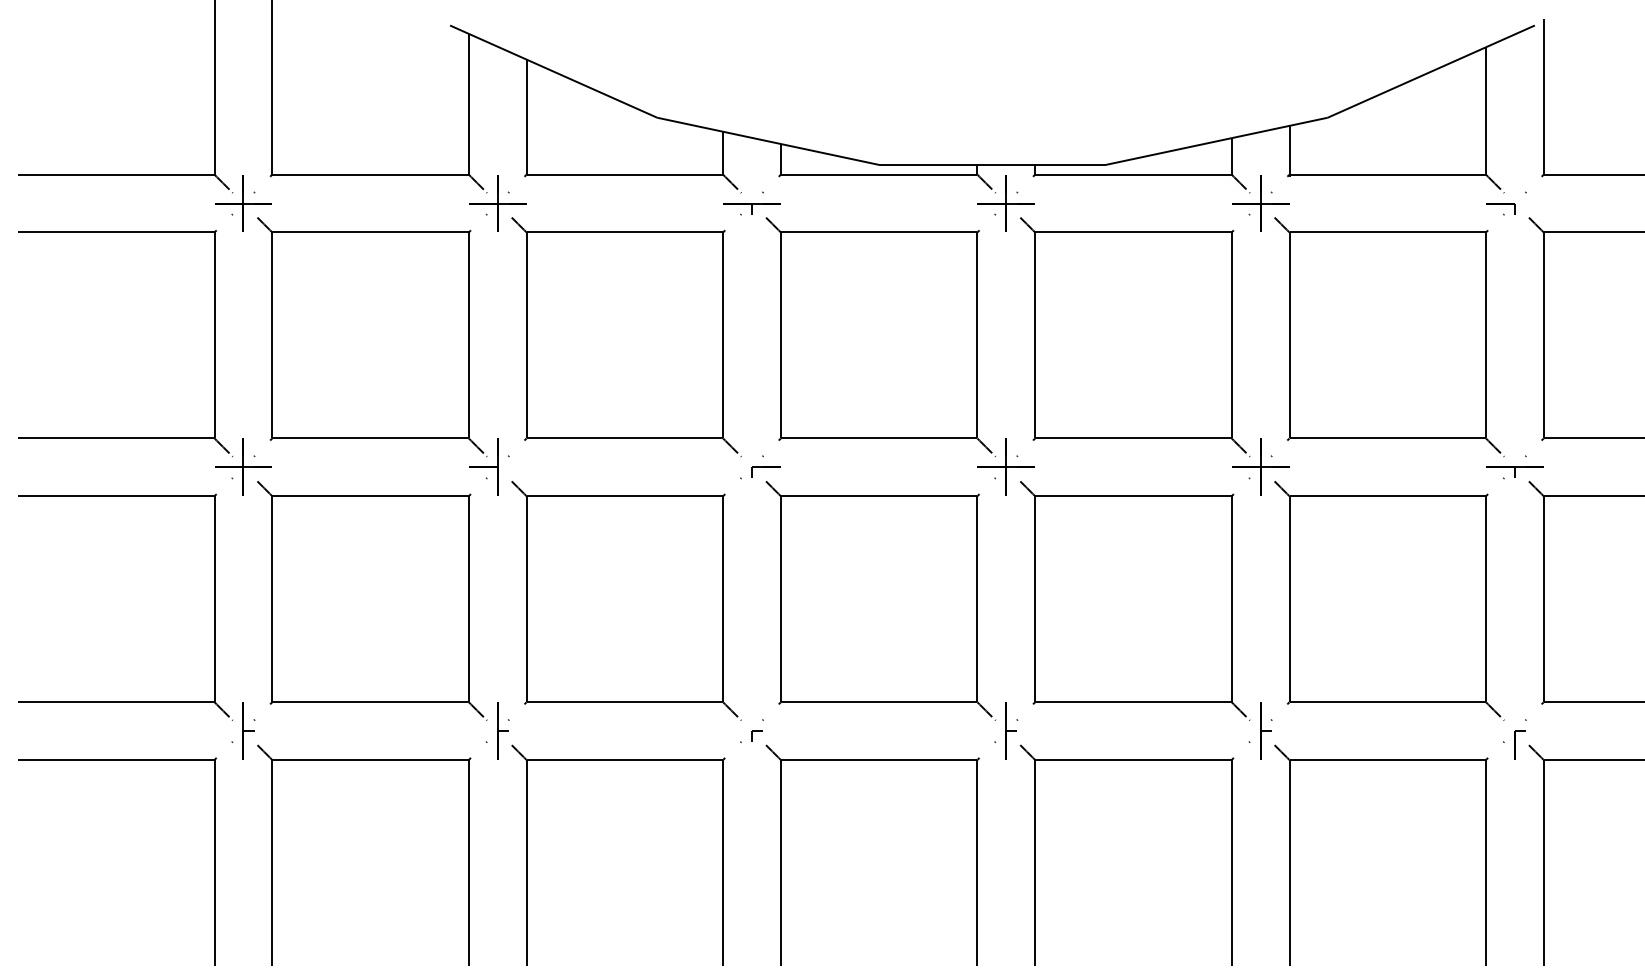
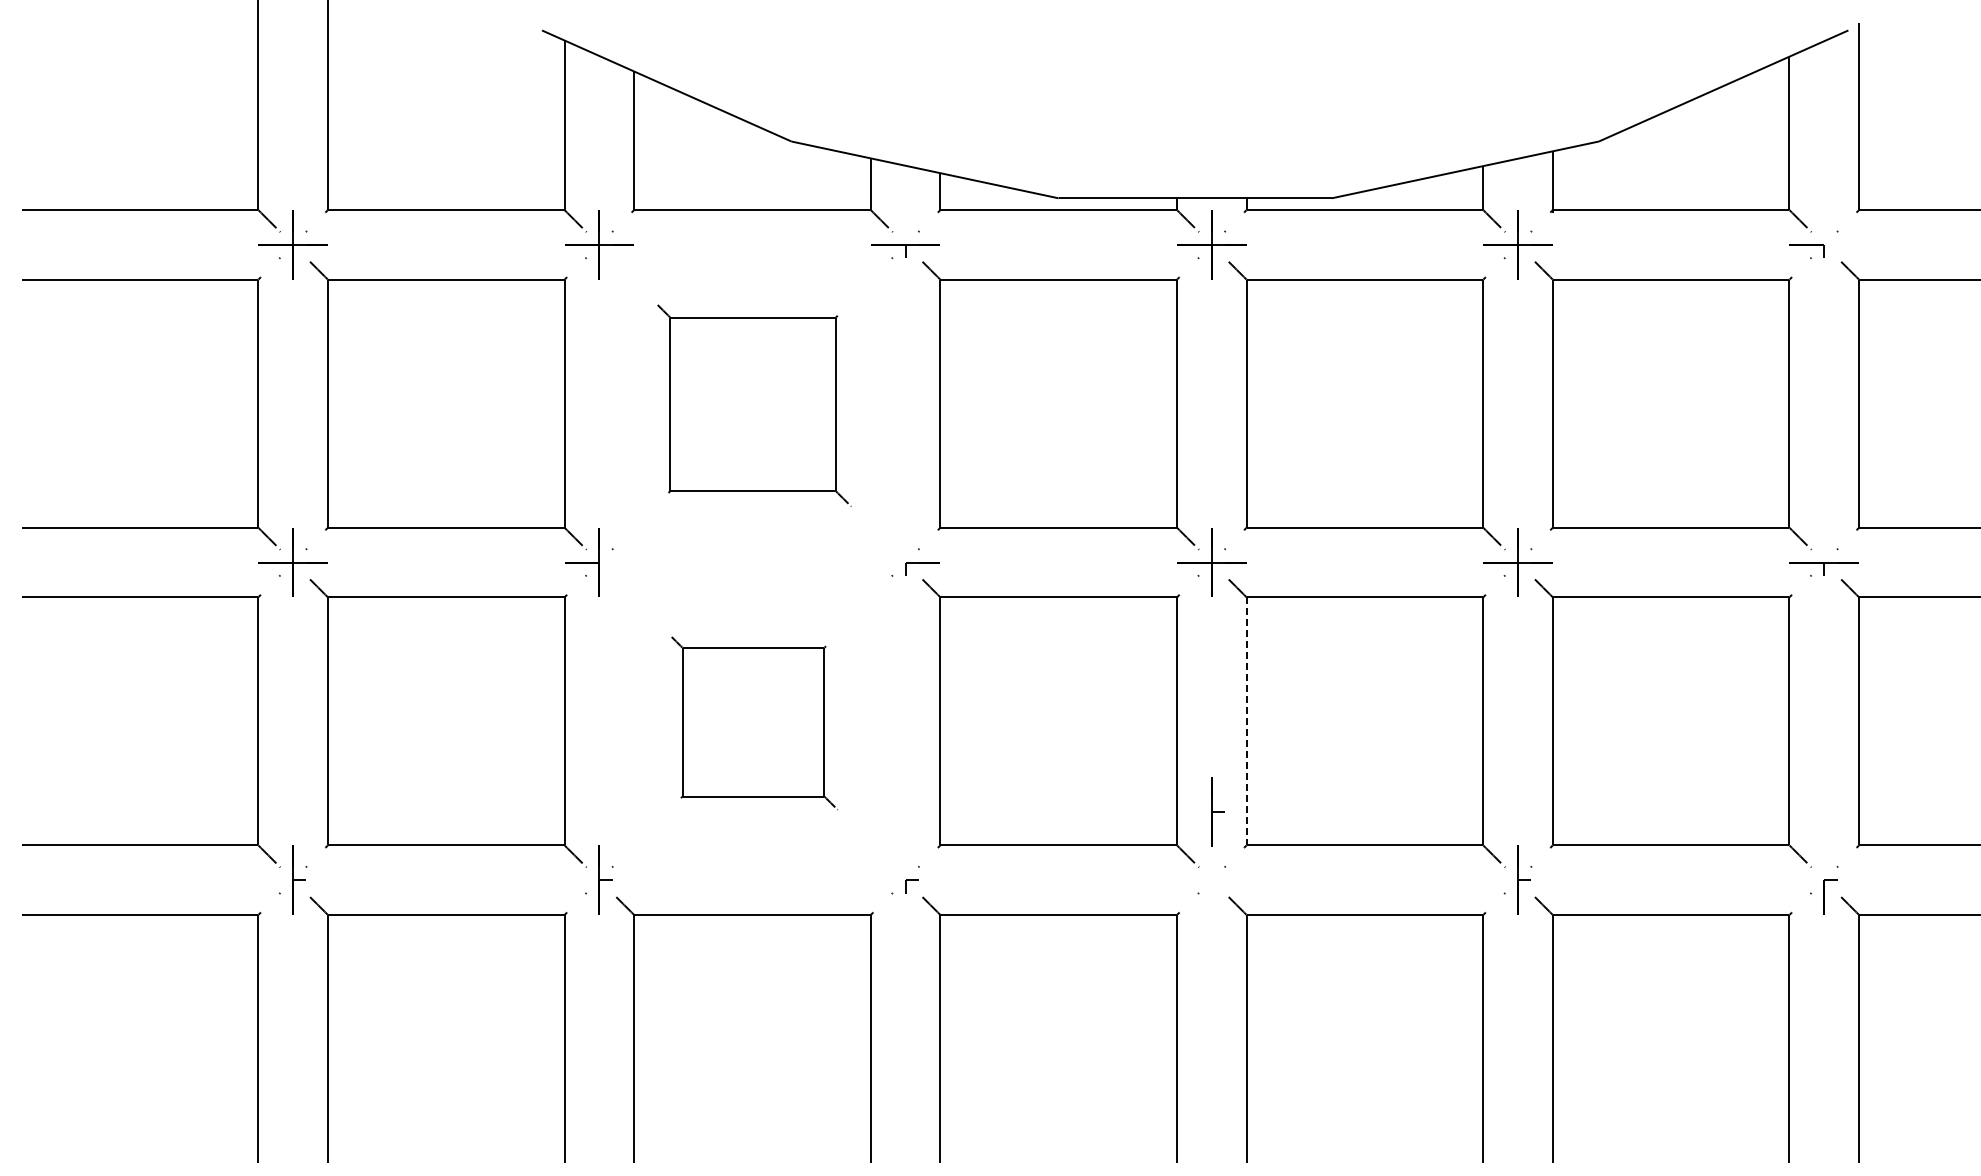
part: (626, 336) -> (754, 405), size x0.7
line: (1035, 599) -> (1246, 721), solid -> dashed
part: (626, 601) -> (754, 723), size x0.6
part: (1011, 730) -> (1217, 811), moved

